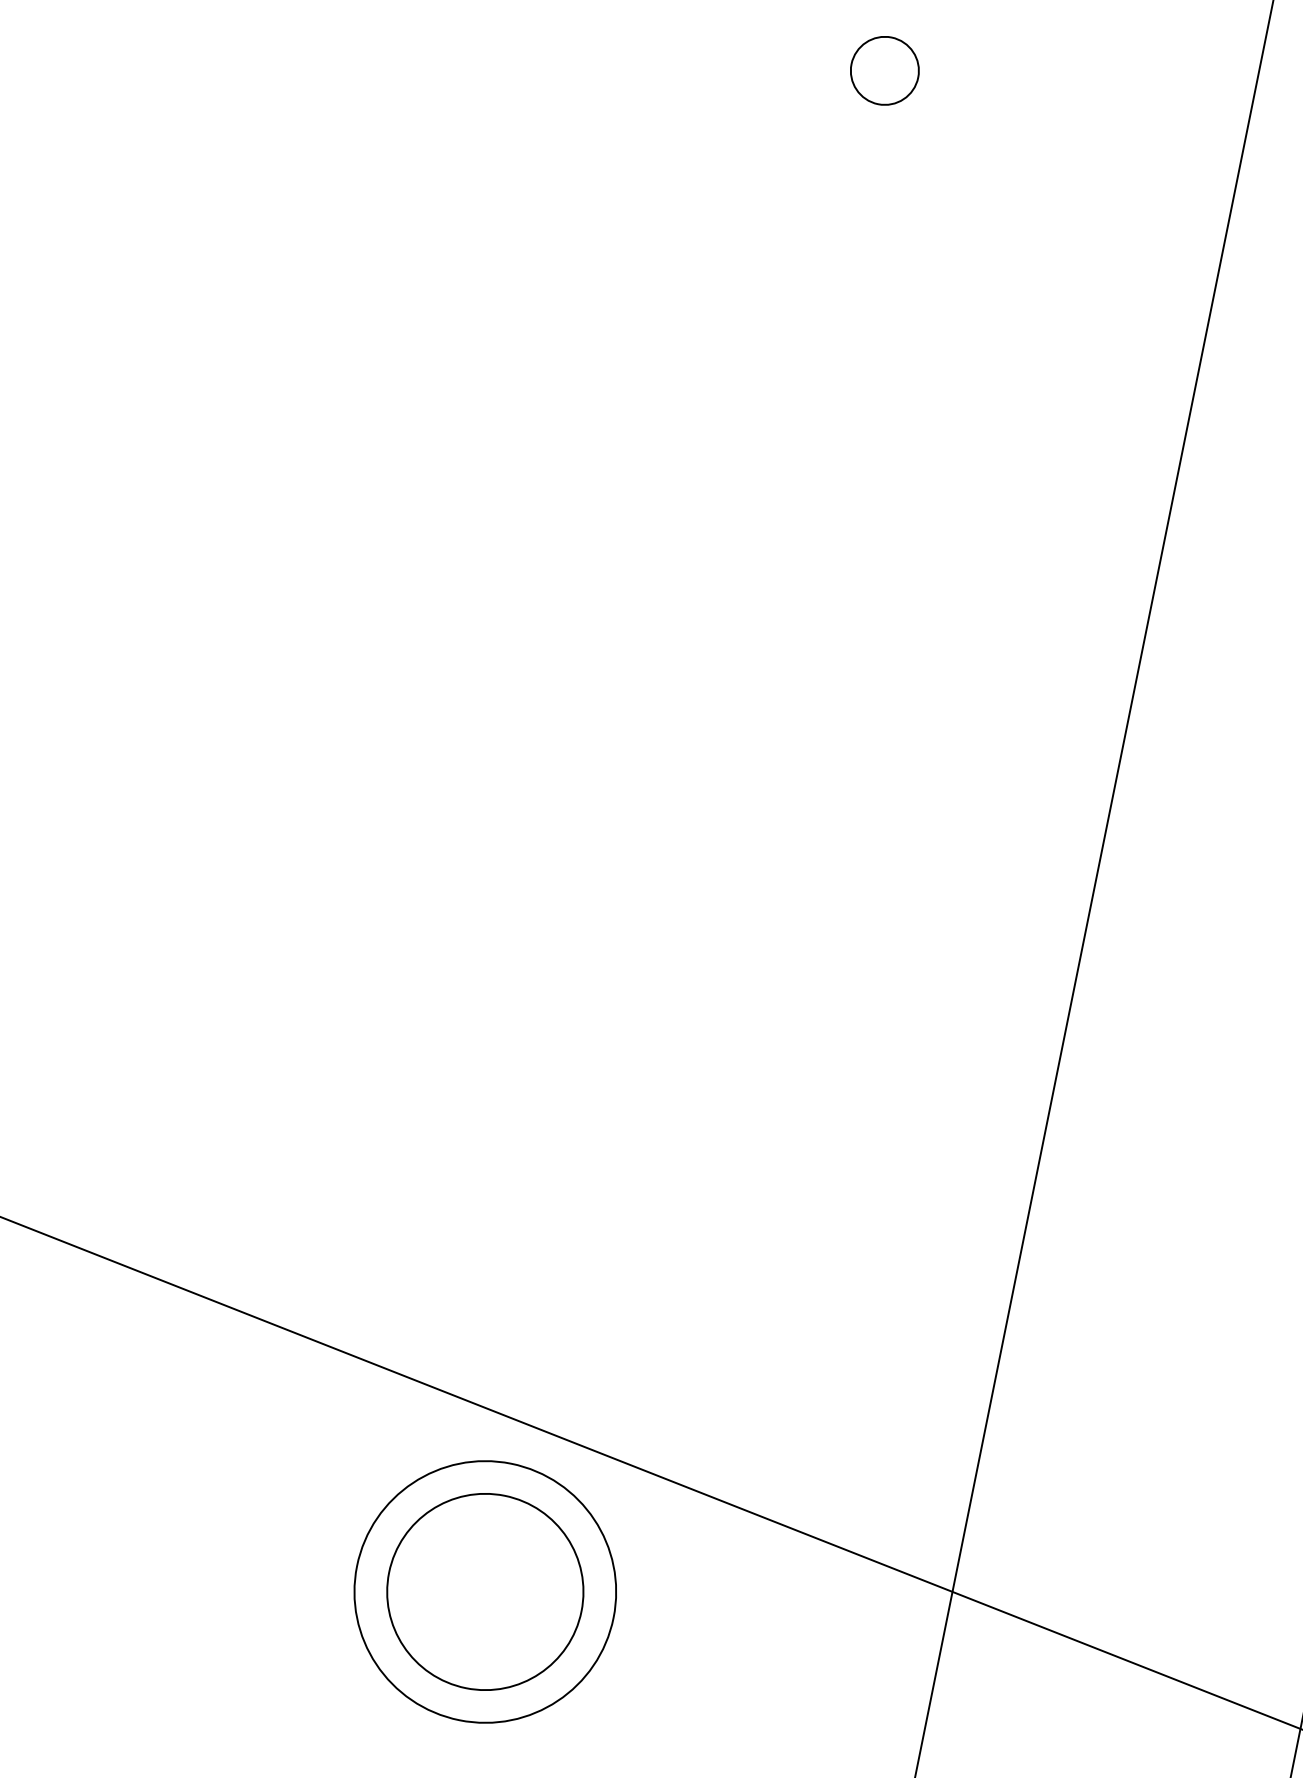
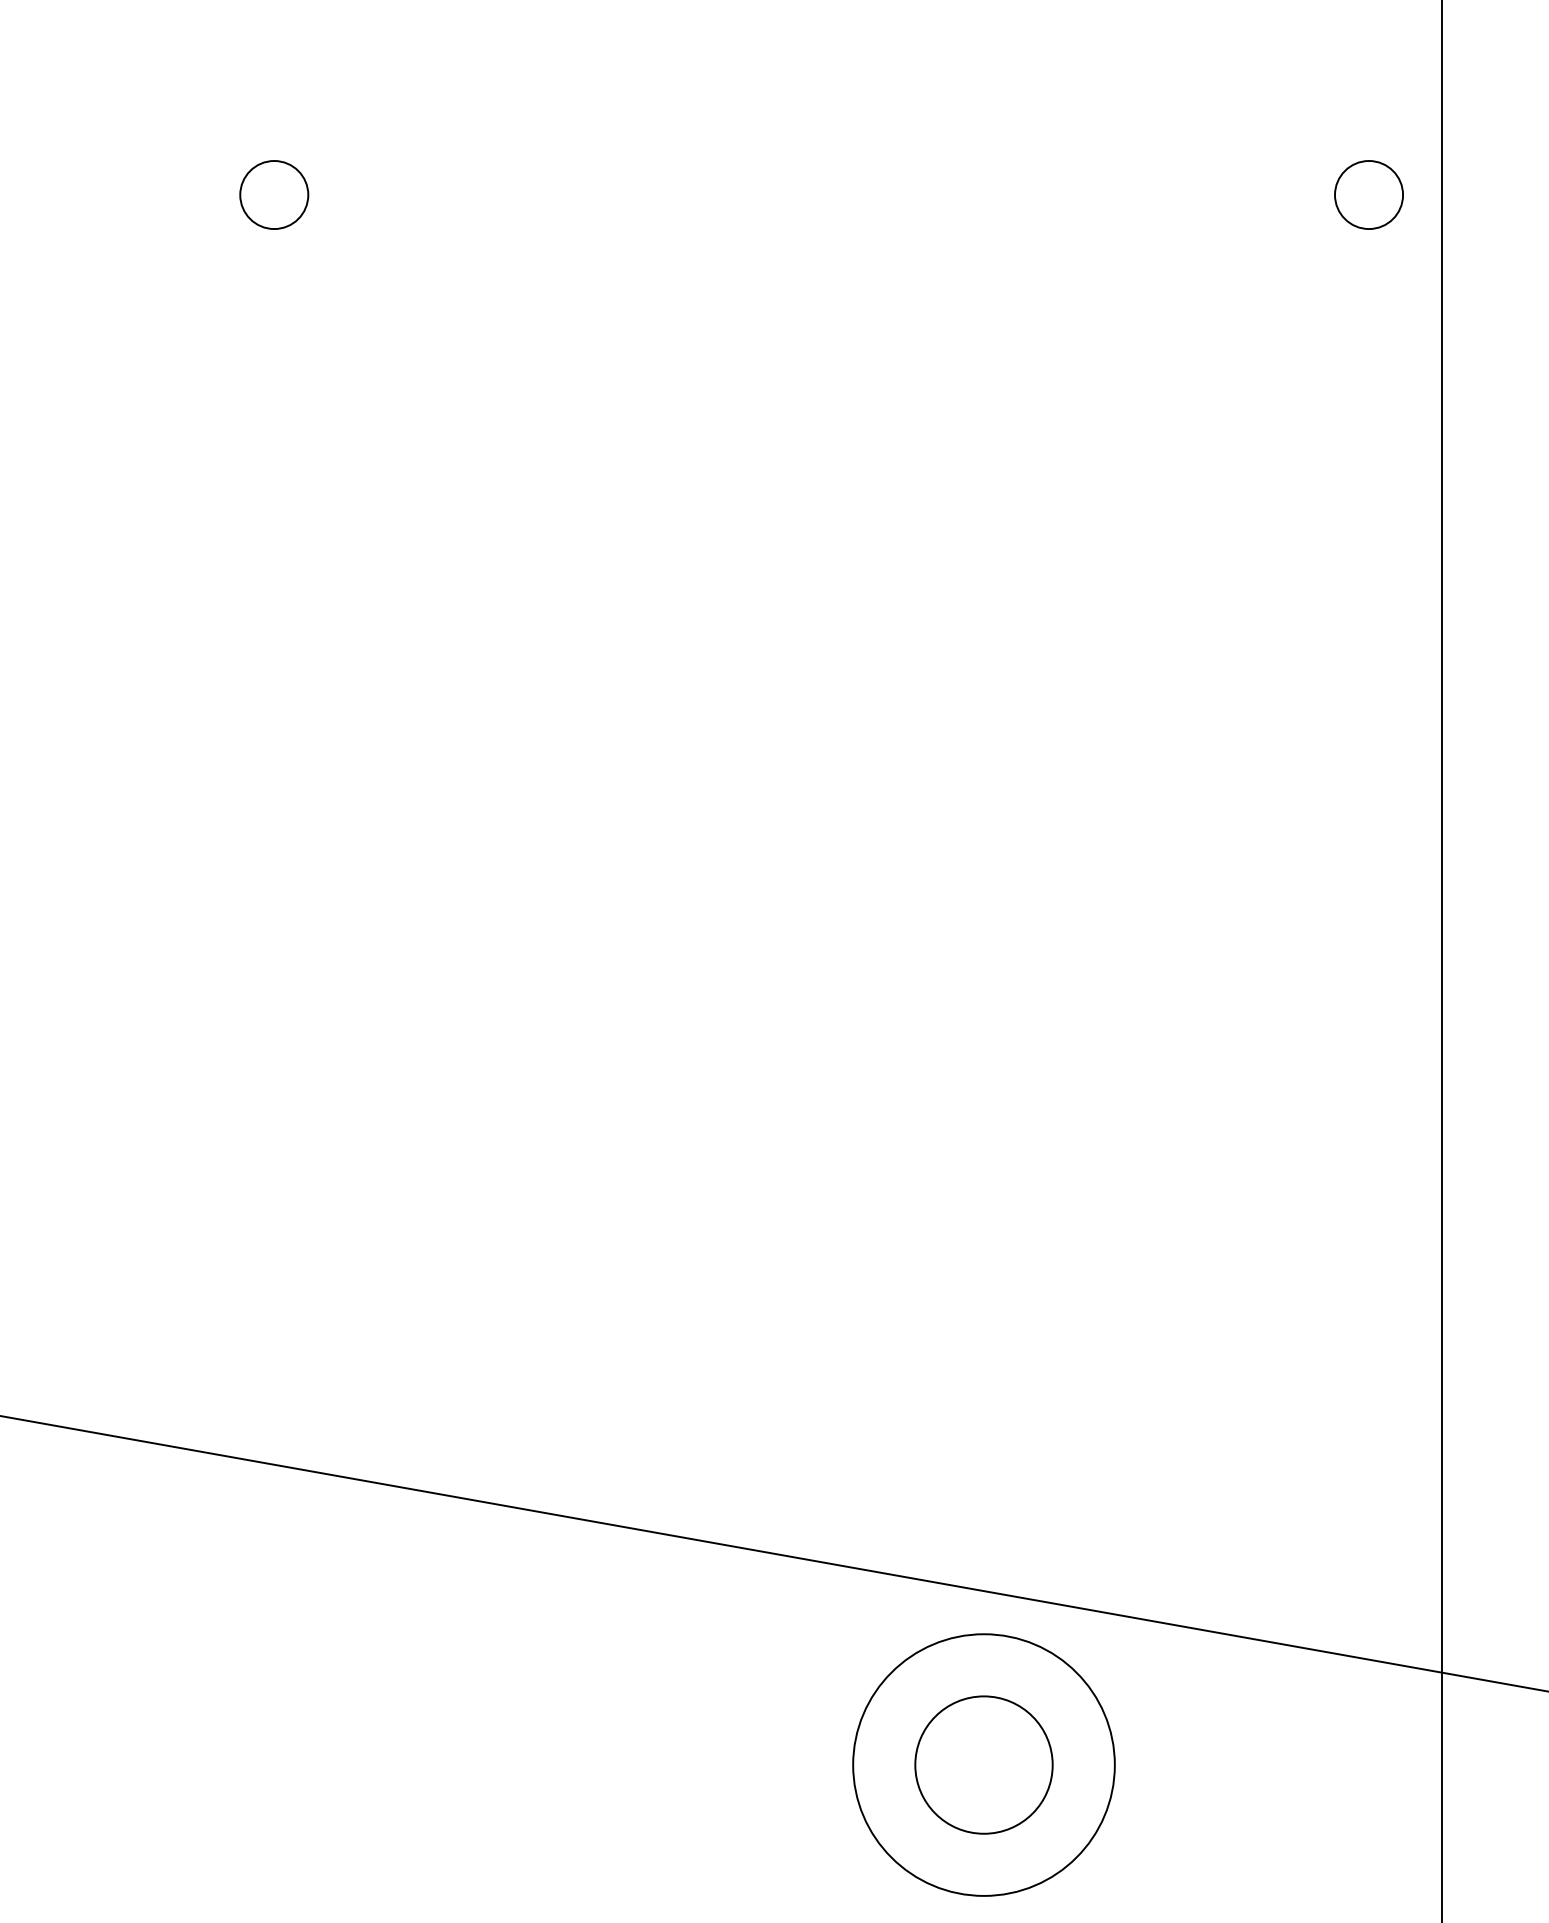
circle: (884, 70) -> (1368, 194), moved
circle: (484, 1591) -> (983, 1764), size x0.7

